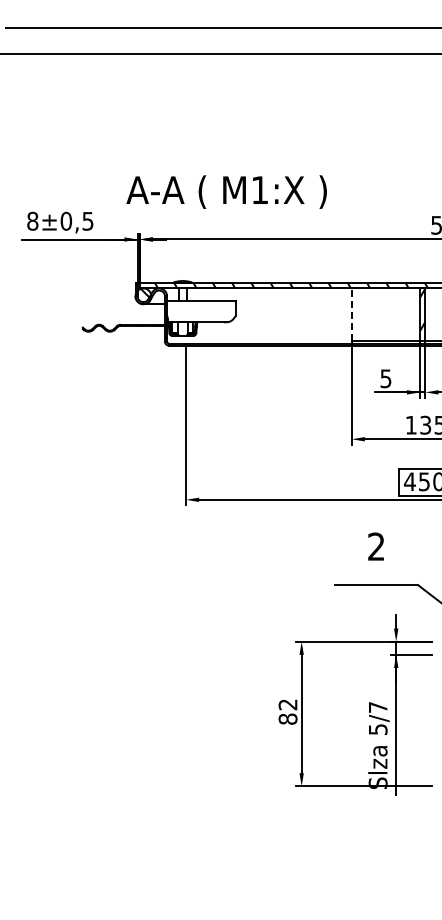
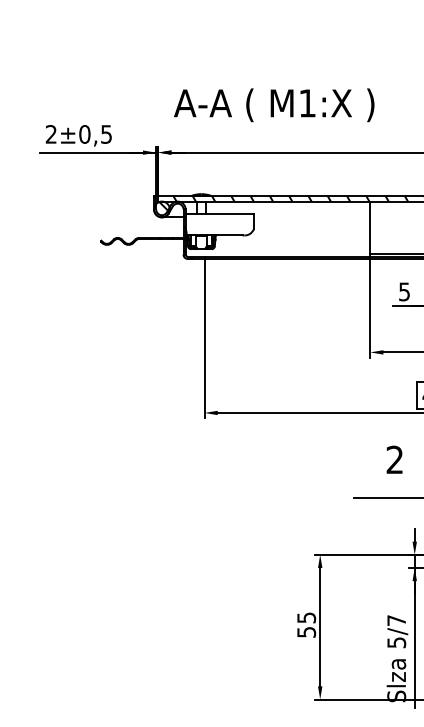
text: (226, 191) -> (274, 104), moved
text: (32, 220) -> (51, 133), 8 -> 2
line: (351, 314) -> (370, 227), dashed -> solid
text: (287, 711) -> (306, 624), 82 -> 55

